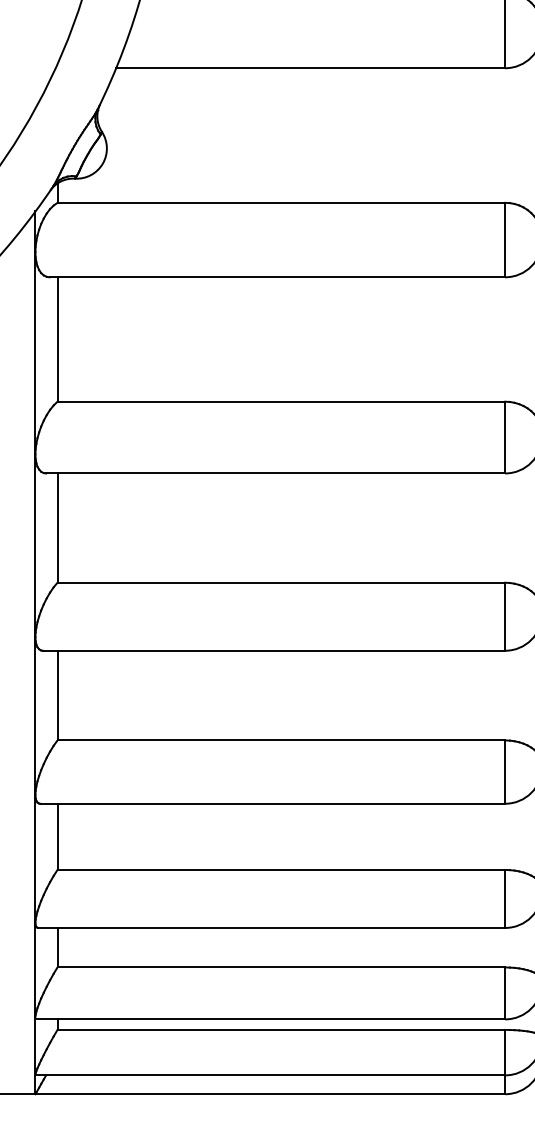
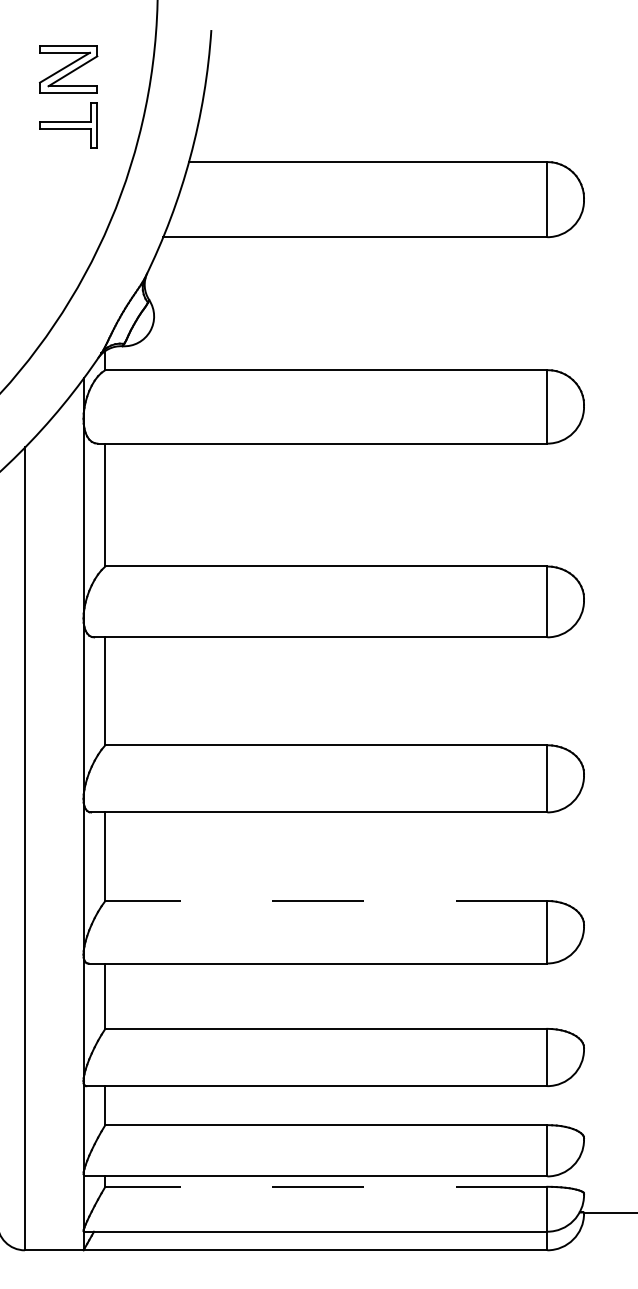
line: (280, 739) -> (325, 900), solid -> dashed
line: (280, 1029) -> (325, 1186), solid -> dashed

